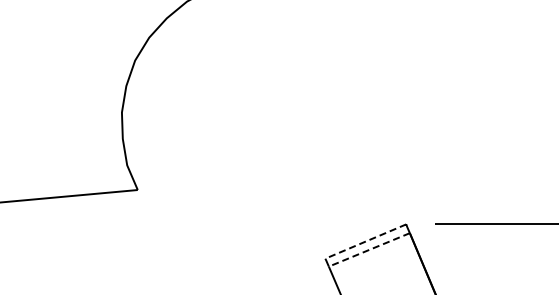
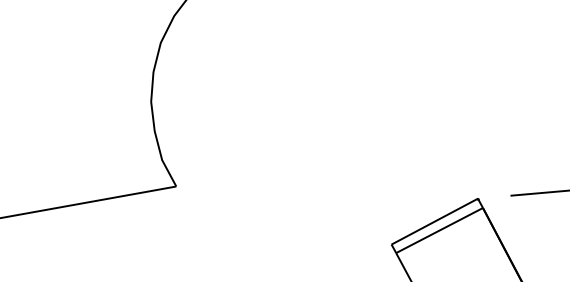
line: (365, 241) -> (434, 221), dashed -> solid
line: (369, 249) -> (439, 230), dashed -> solid

